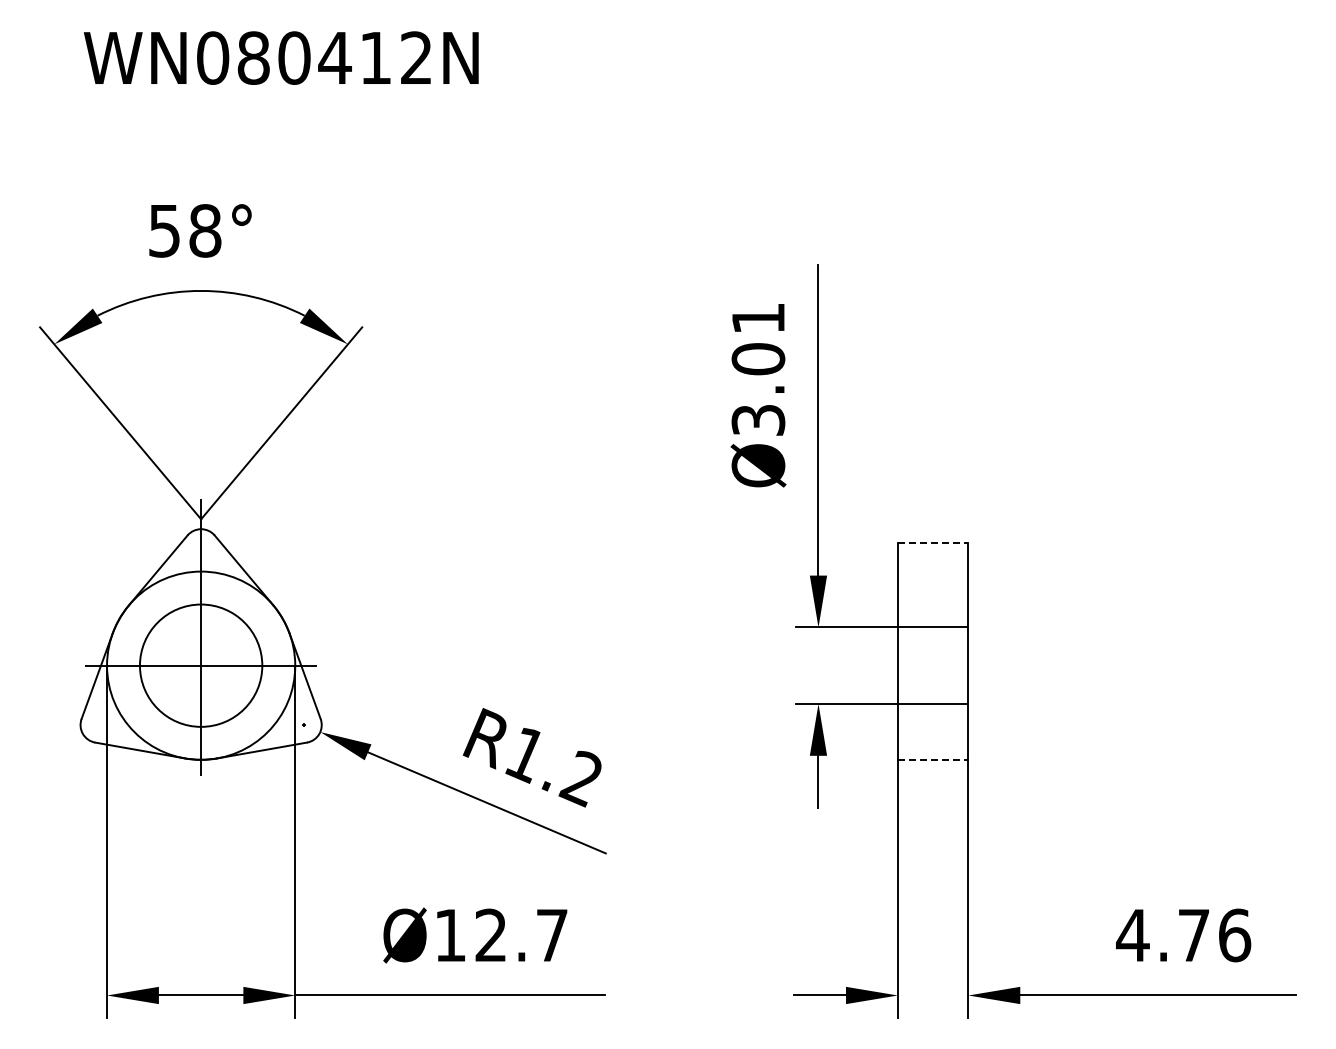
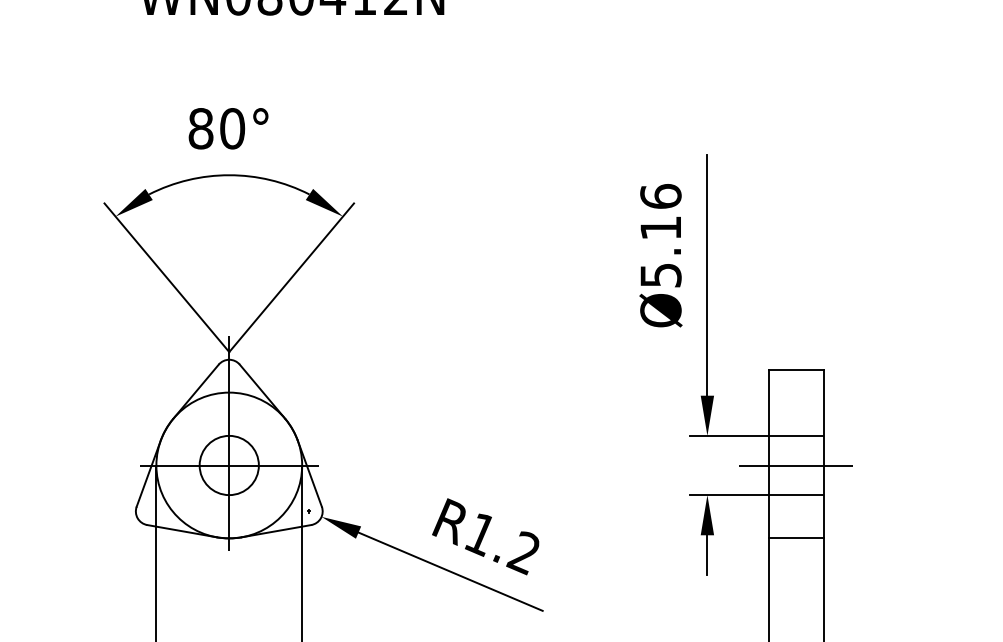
text: (184, 230) -> (216, 128), 58° -> 80°
text: (758, 368) -> (660, 235), Ø3.01 -> Ø5.16
line: (933, 542) -> (796, 370), dashed -> solid
circle: (200, 665) -> (228, 465), size x0.62
line: (932, 665) -> (795, 465), added
line: (933, 759) -> (796, 538), dashed -> solid

